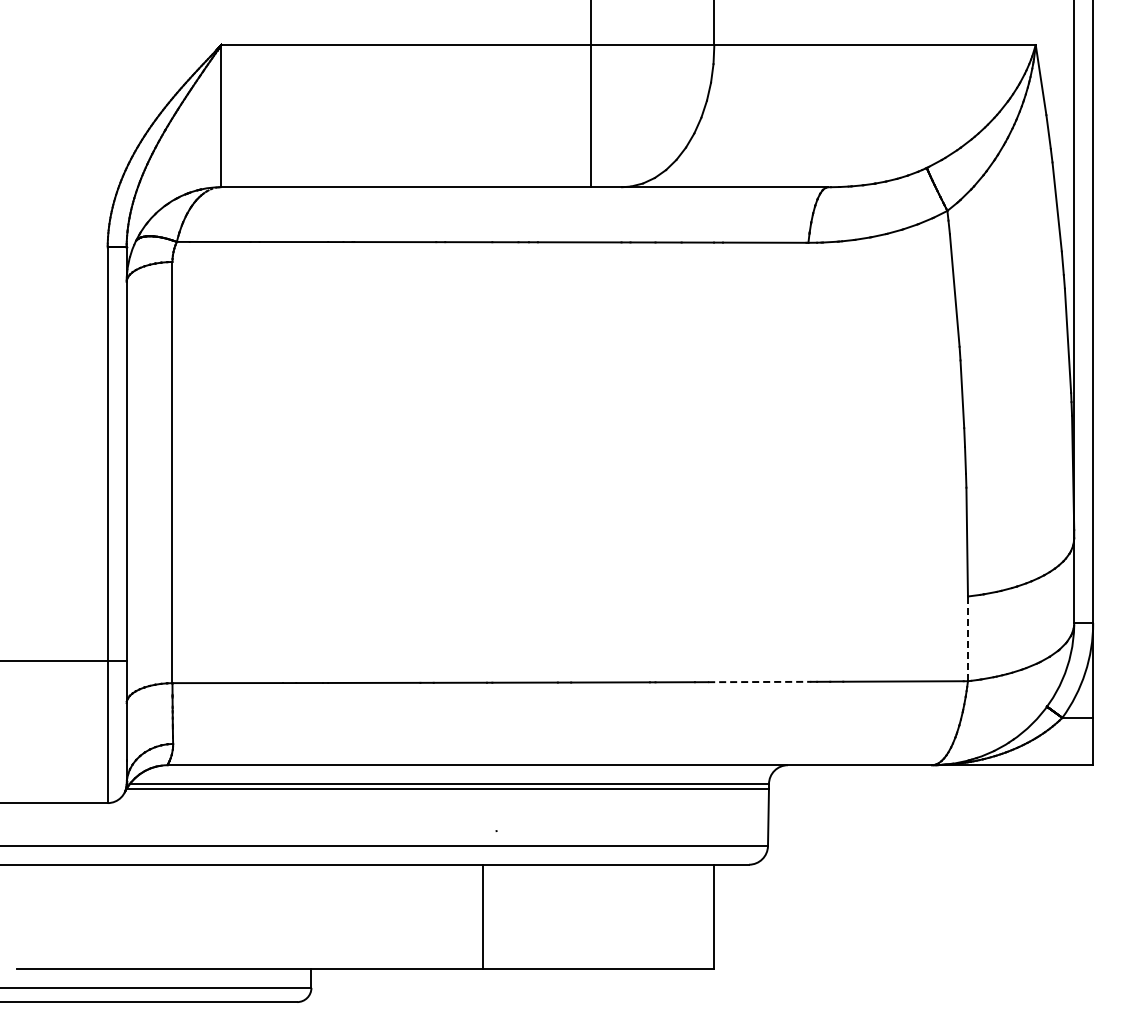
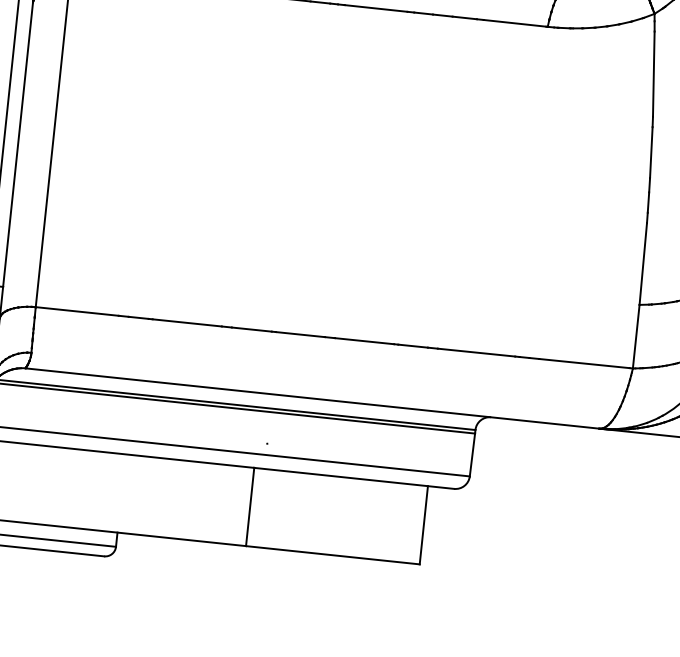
line: (967, 638) -> (635, 336), dashed -> solid
line: (759, 682) -> (476, 352), dashed -> solid

